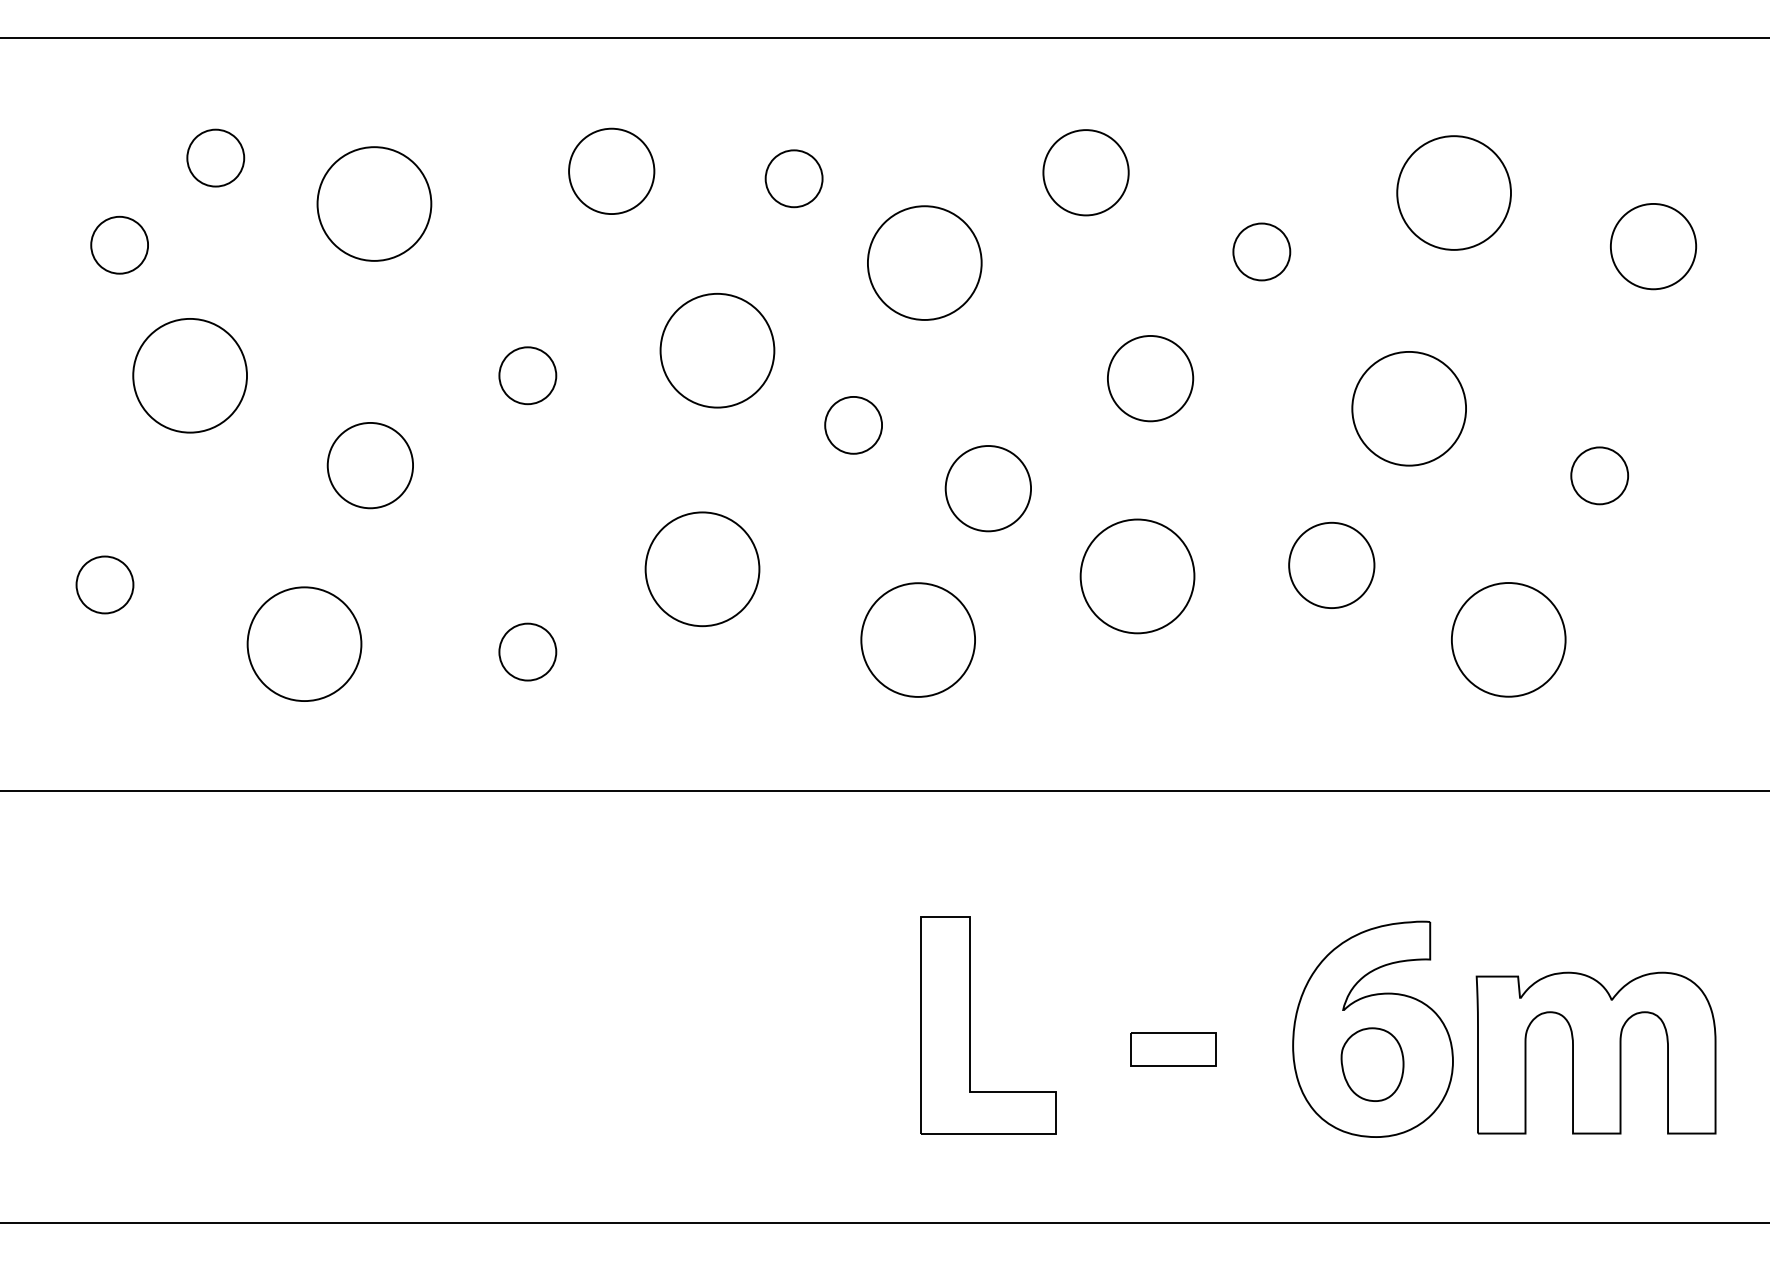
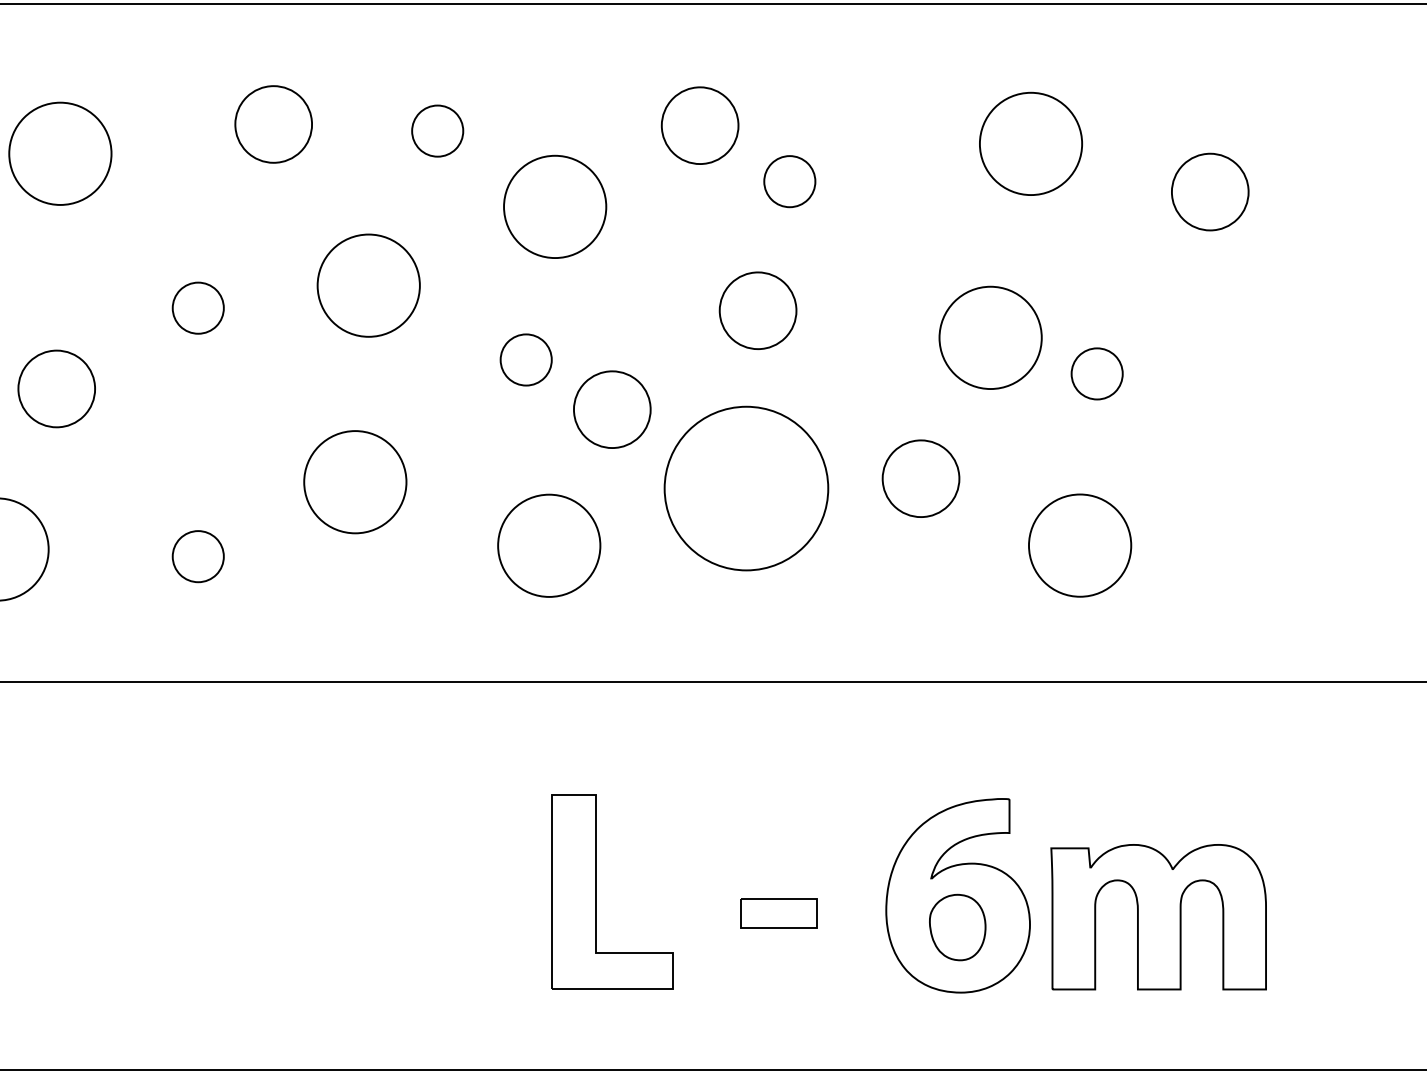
part: (1261, 251) -> (789, 181), moved
part: (853, 425) -> (526, 360), moved
part: (1599, 475) -> (1096, 373), moved
part: (1137, 576) -> (746, 488), size x1.6

